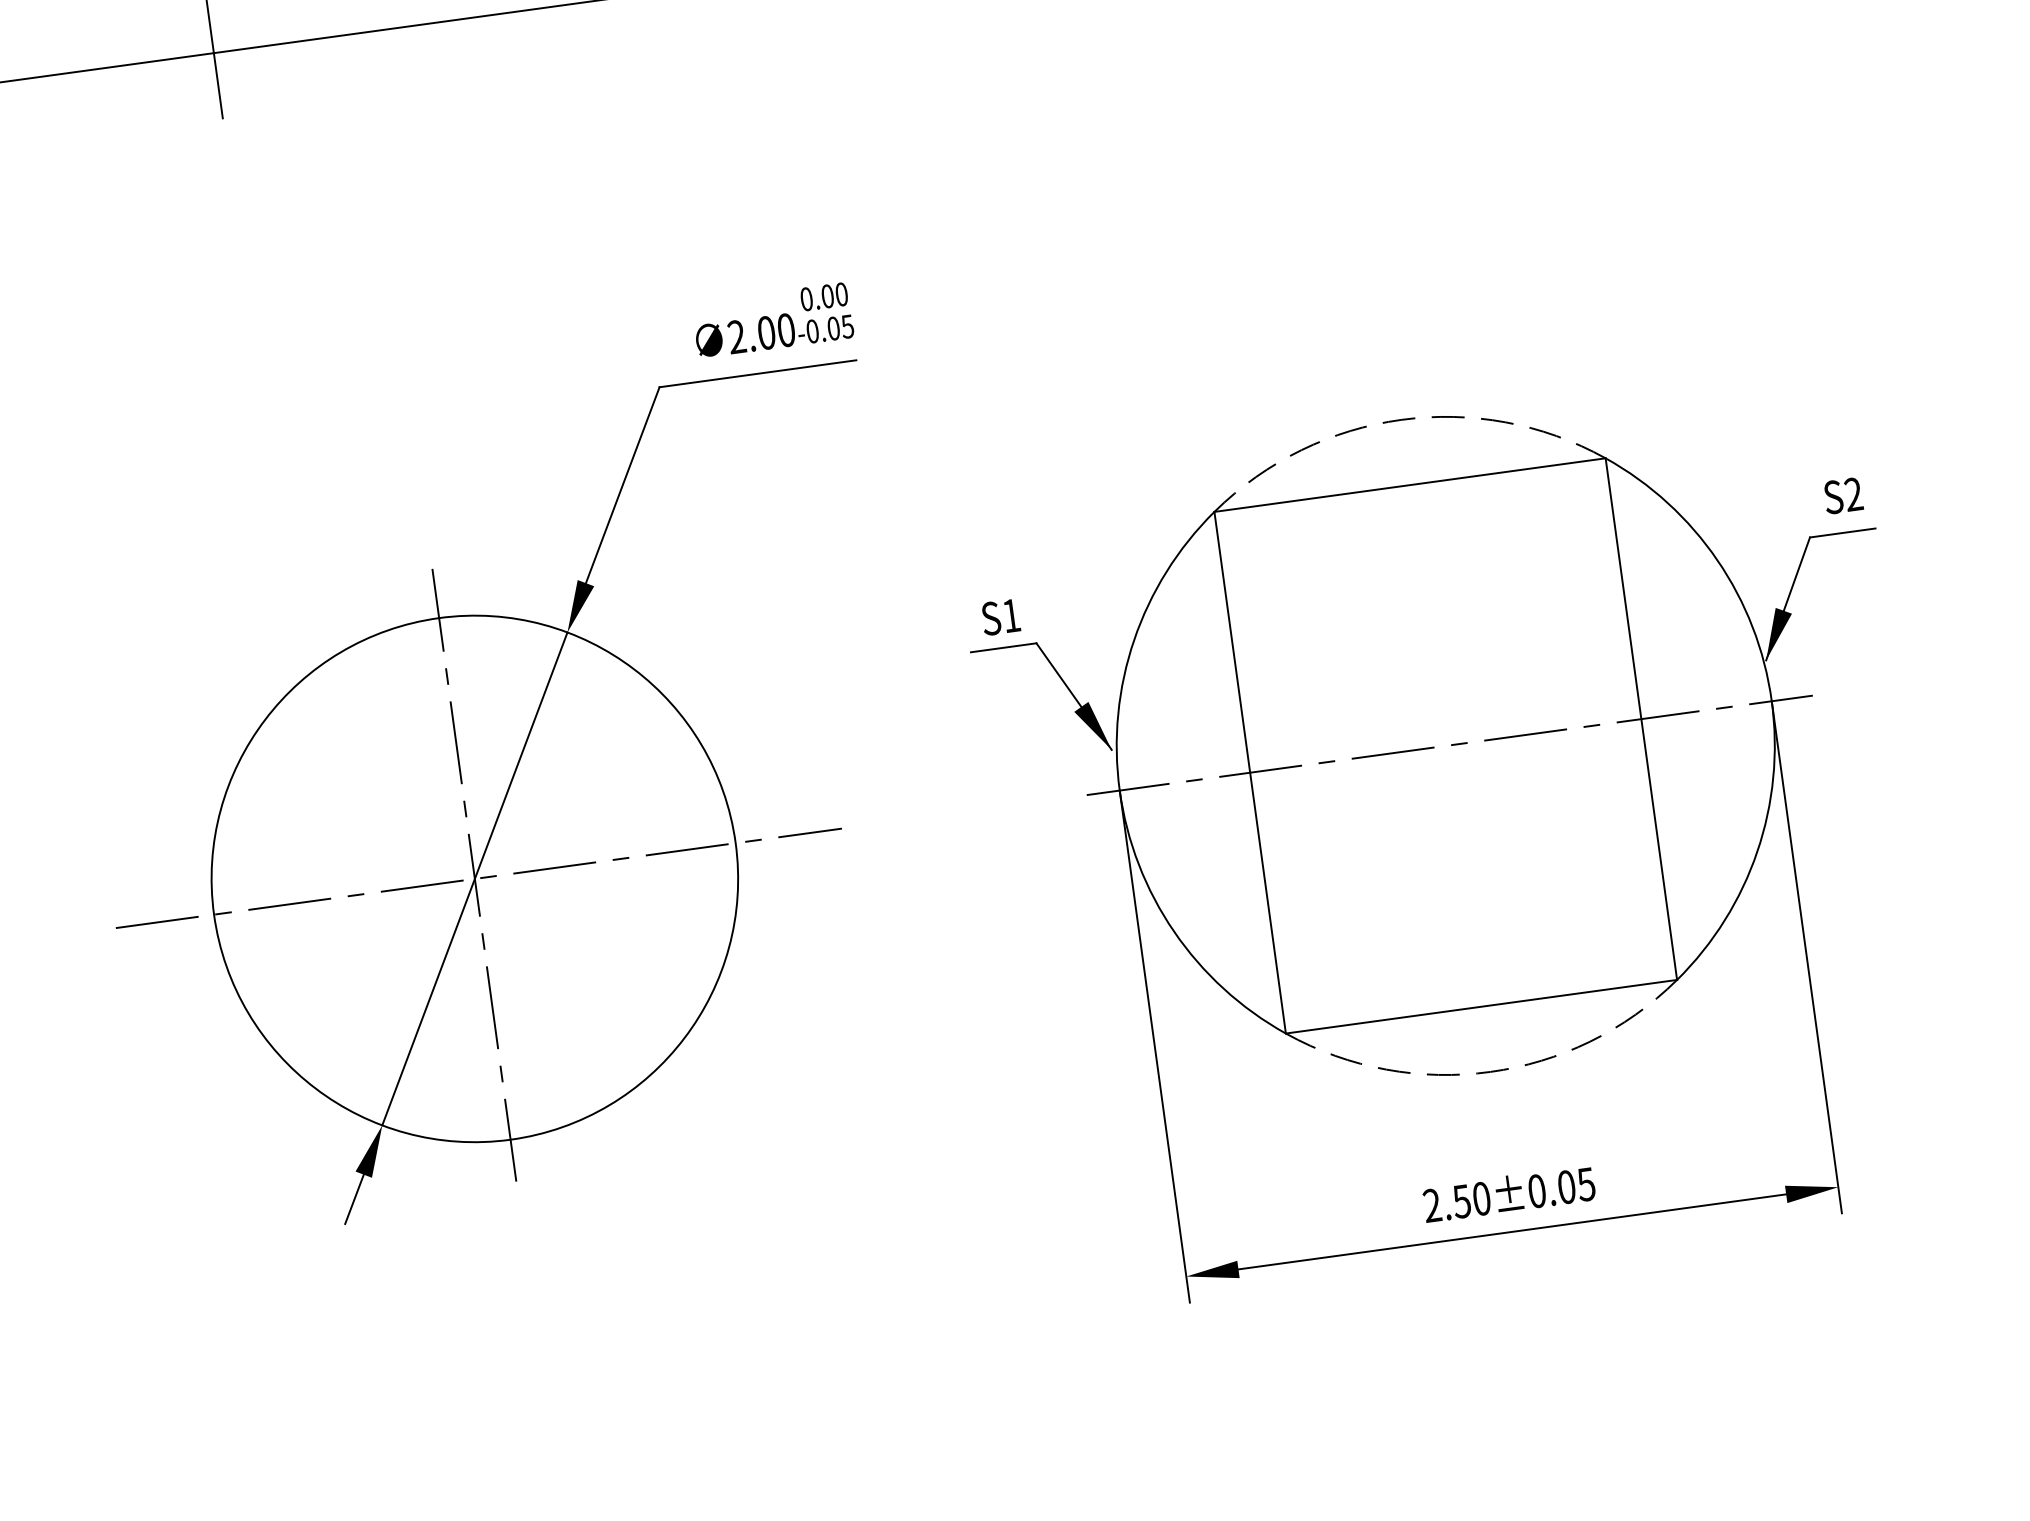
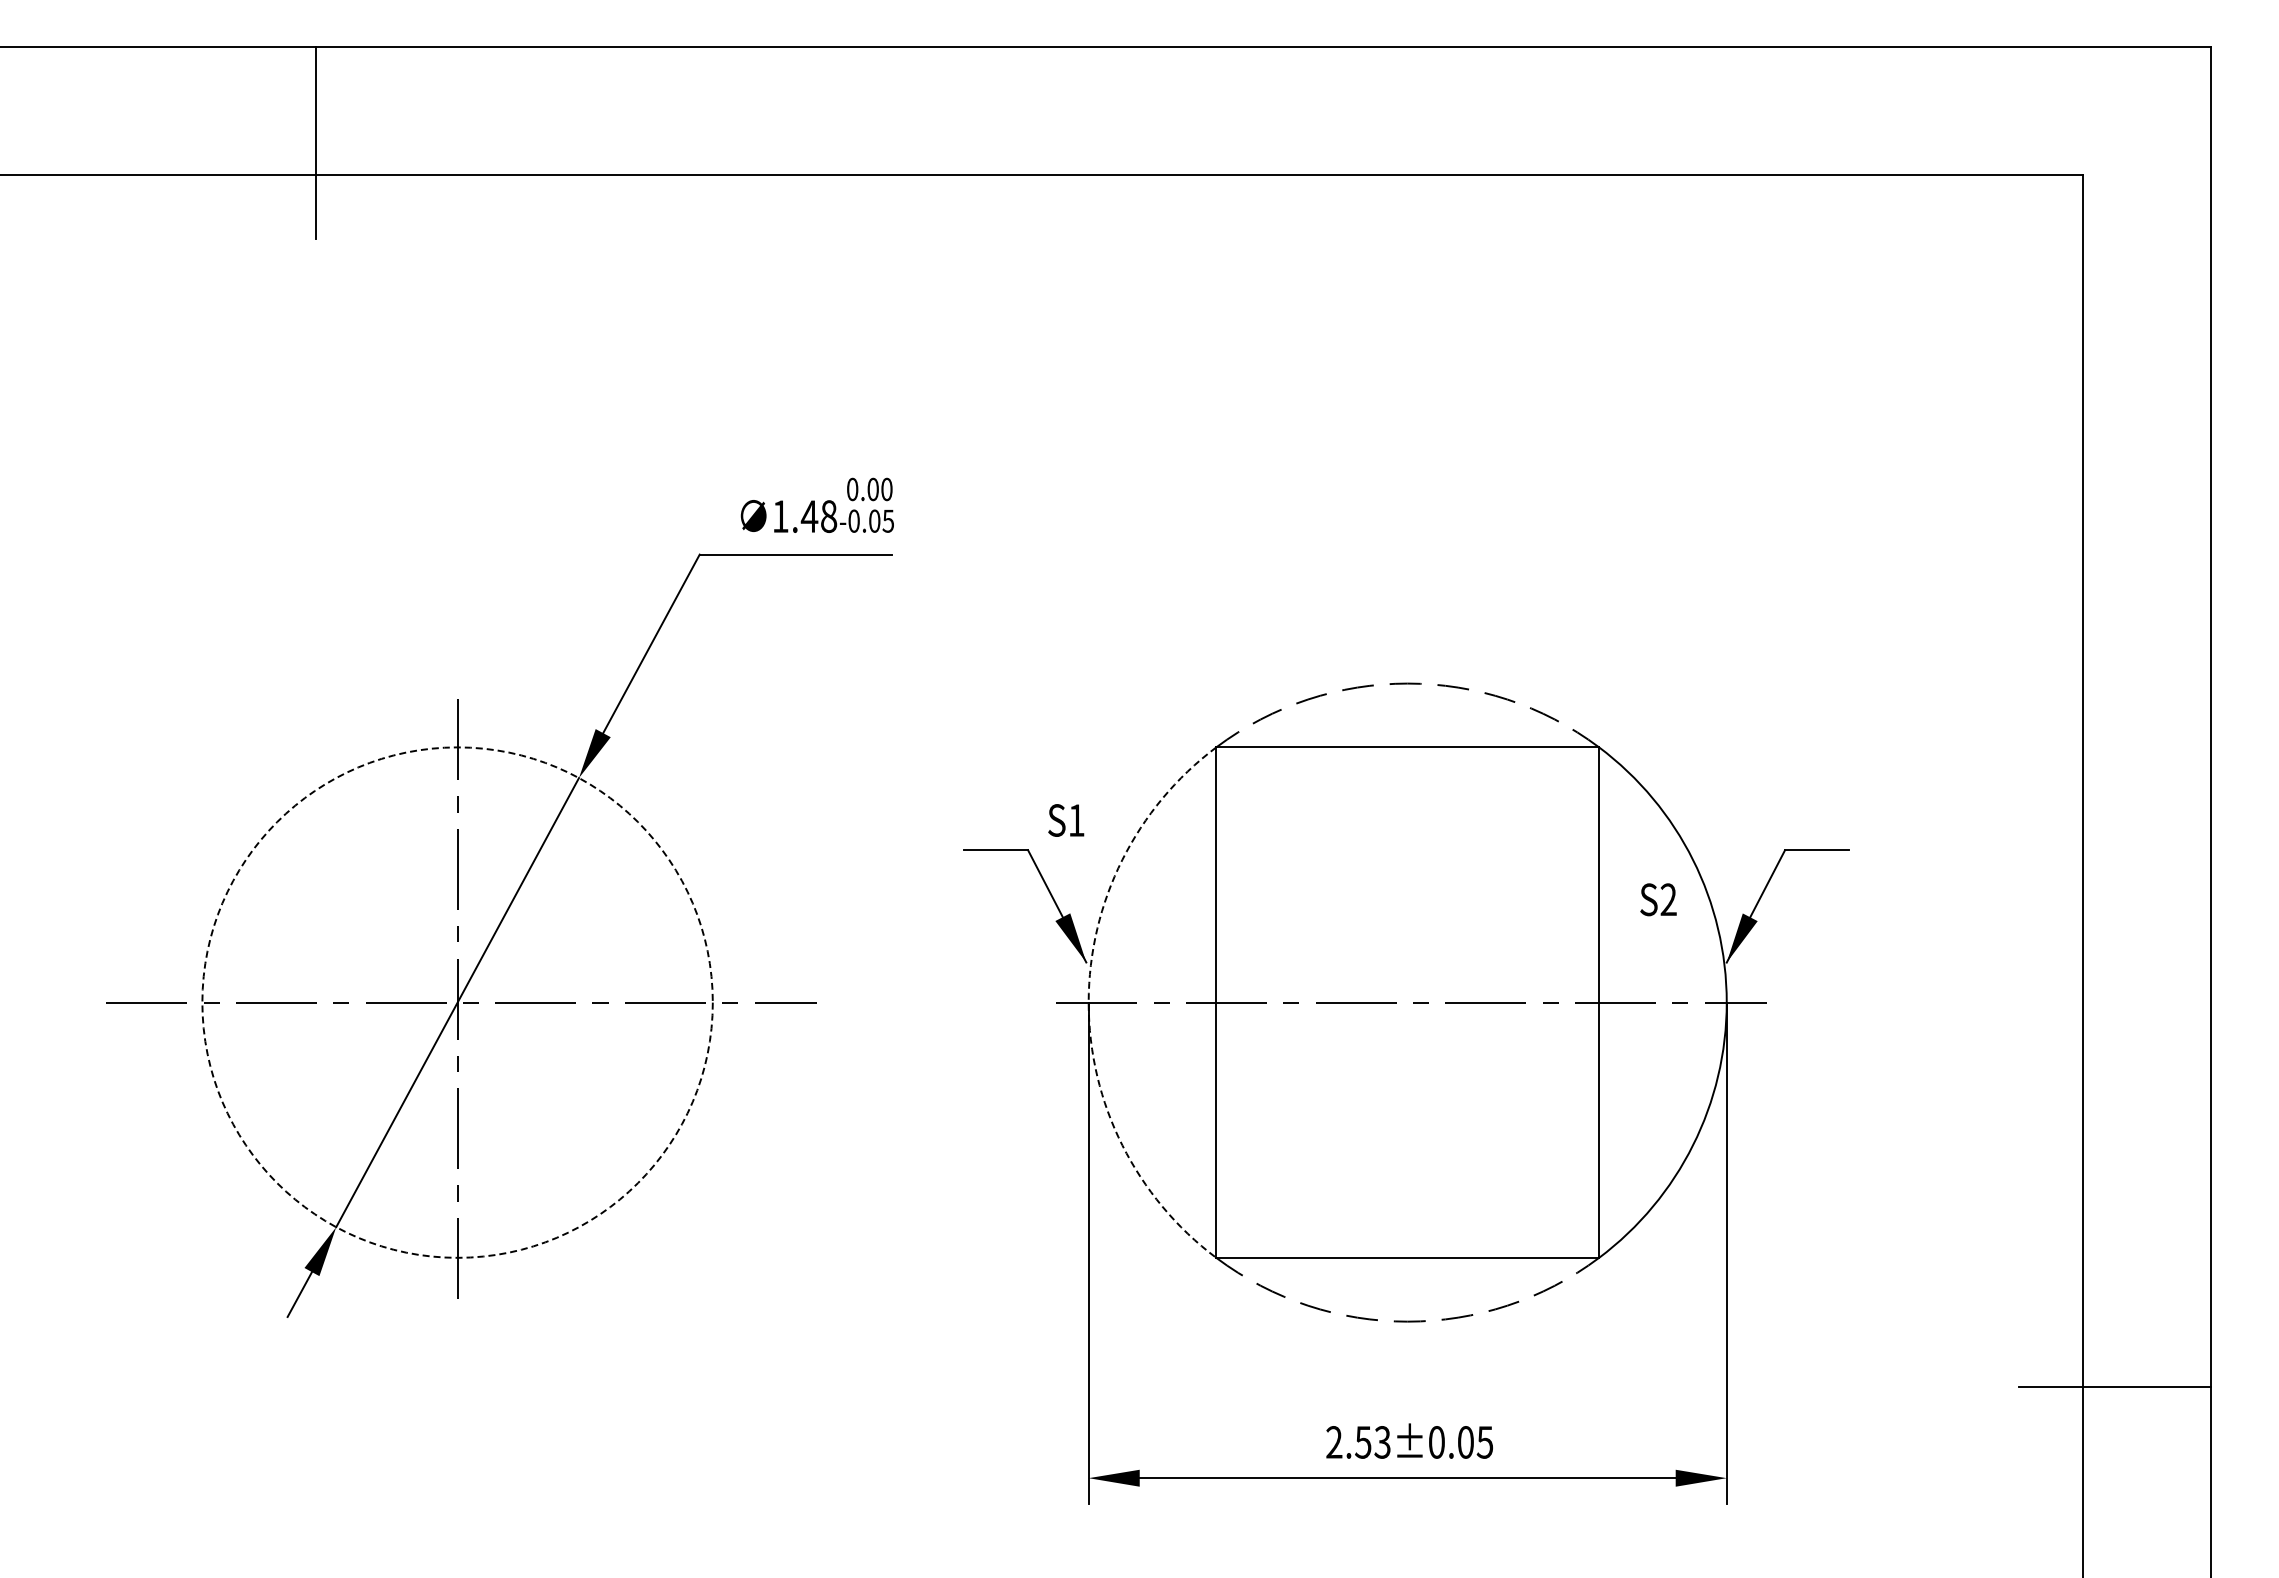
text: (761, 333) -> (804, 516), 2.00 -> 1.48
text: (1843, 495) -> (1658, 899), moved
text: (1001, 617) -> (1066, 820), moved
arc: (1119, 790) -> (1088, 1002), solid -> dashed
circle: (474, 878) -> (457, 1002), solid -> dashed
text: (1481, 1198) -> (1382, 1442), 2.50±0.05 -> 2.53±0.05

